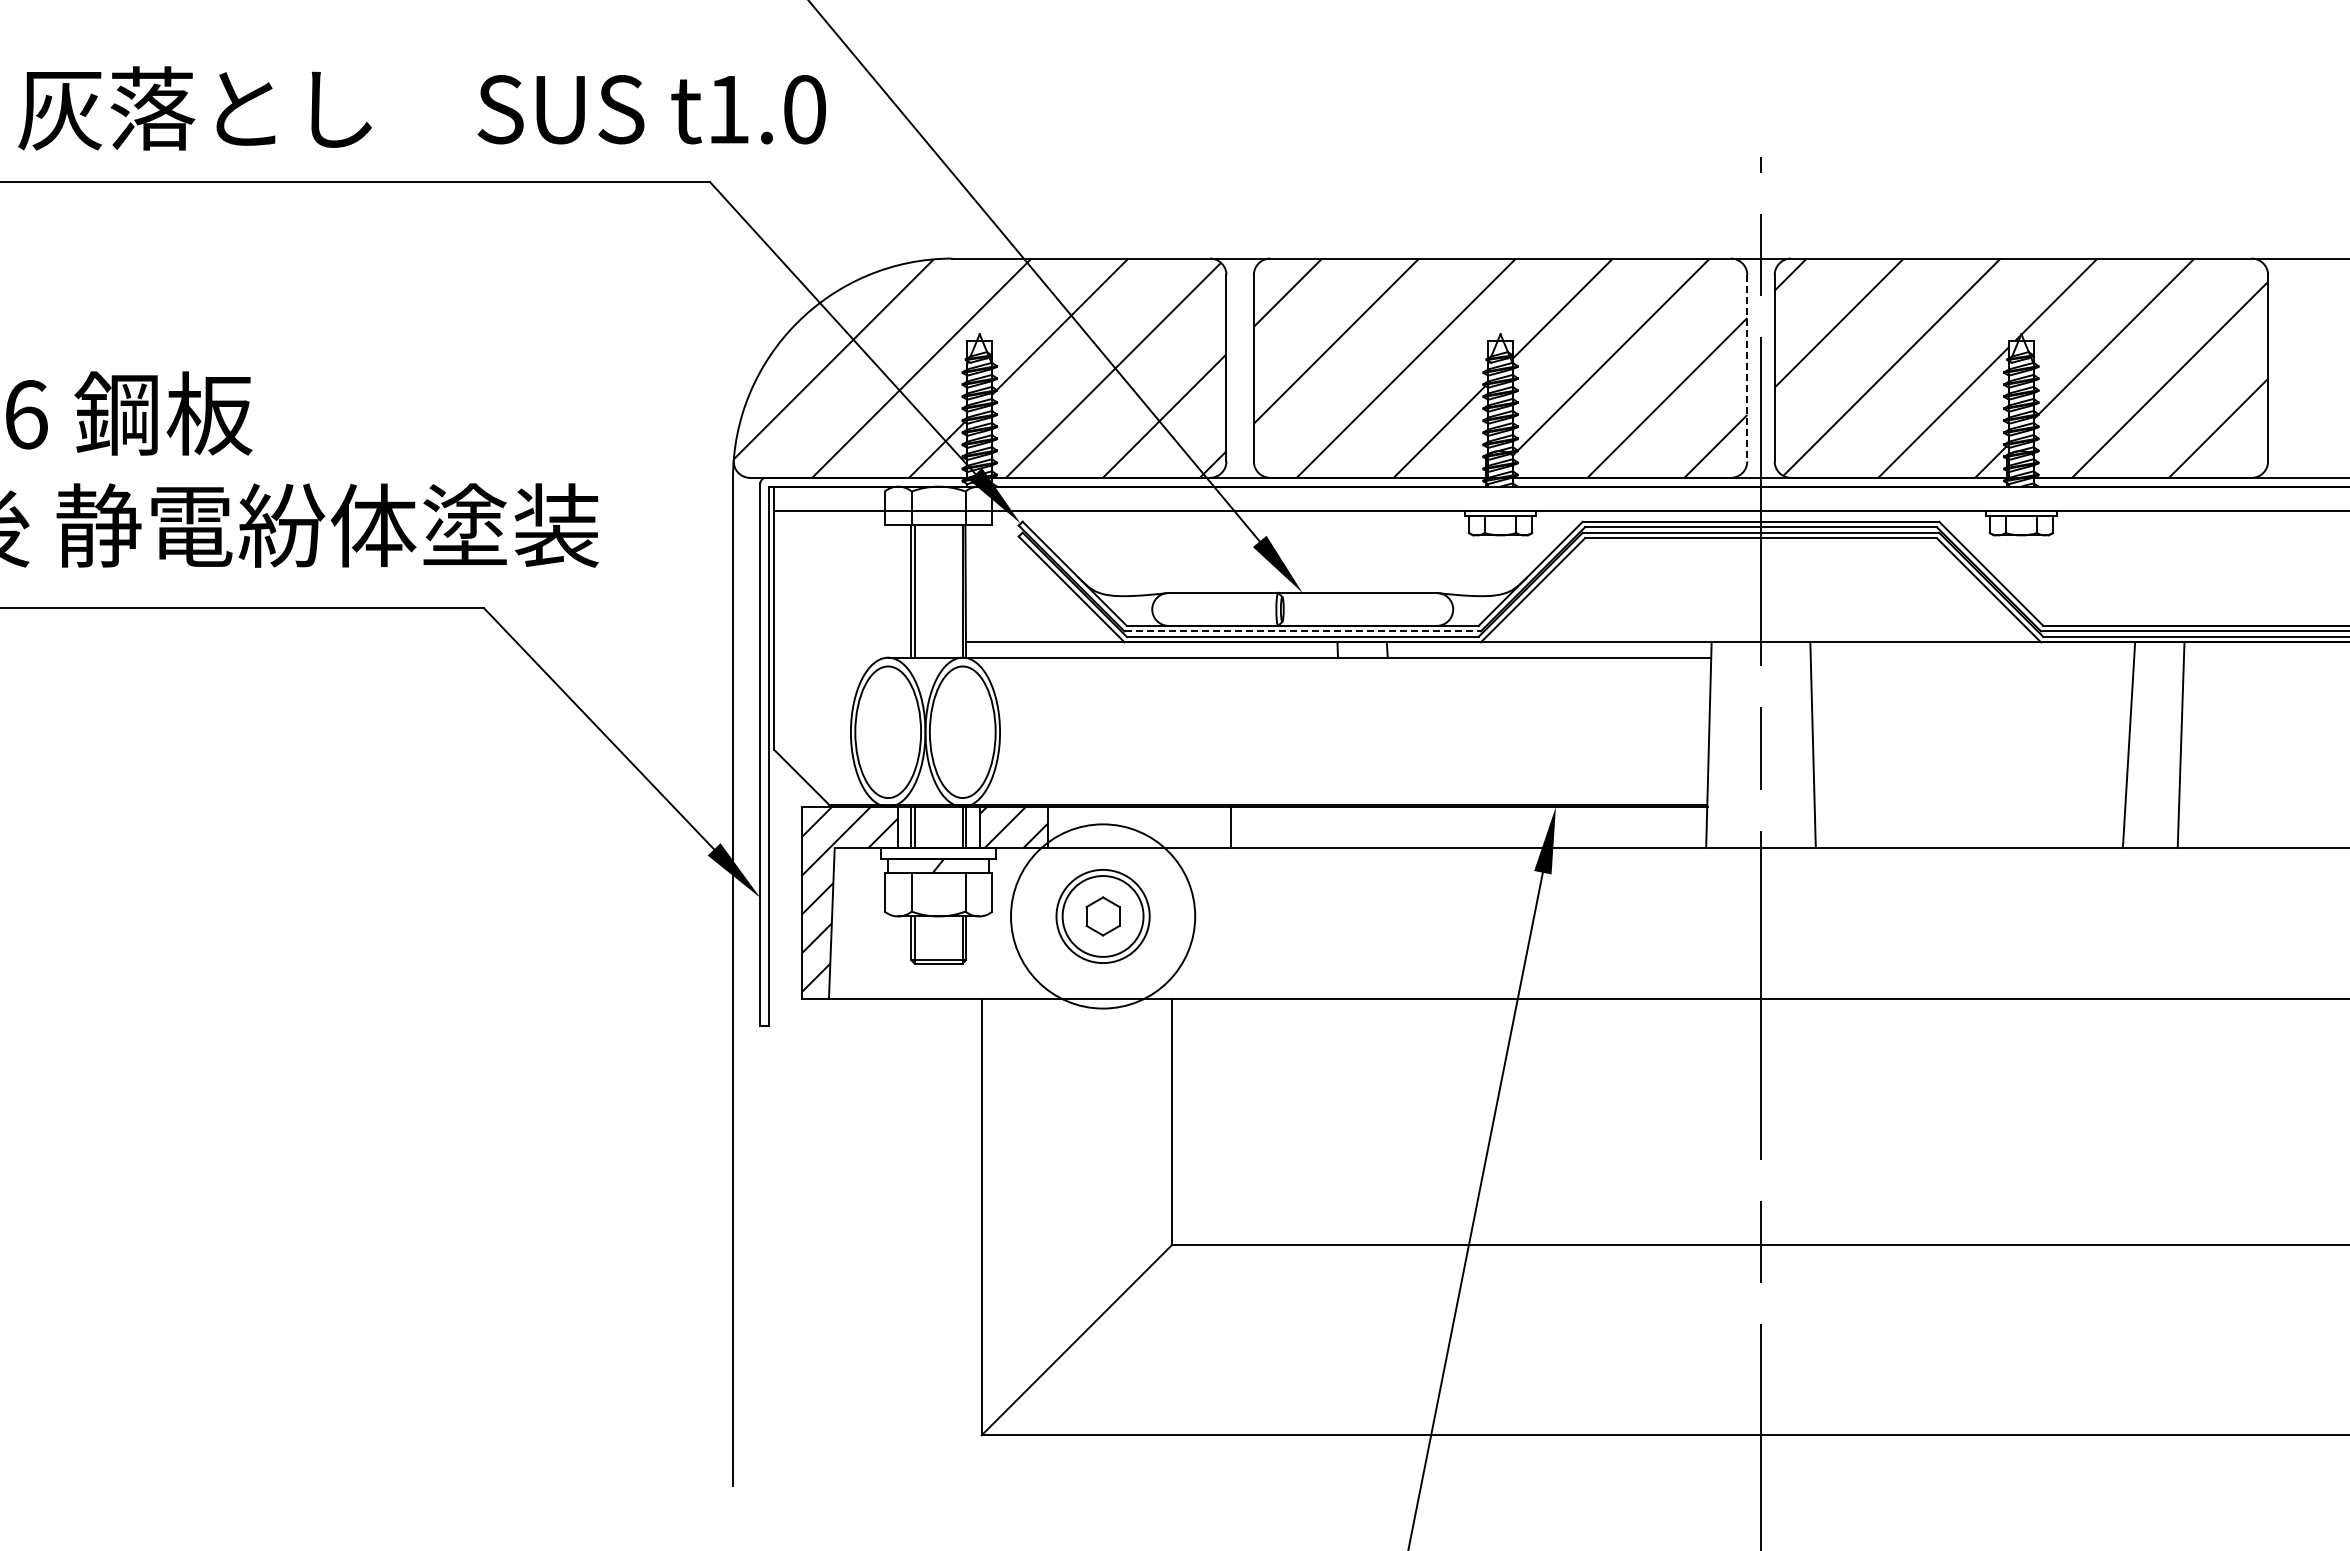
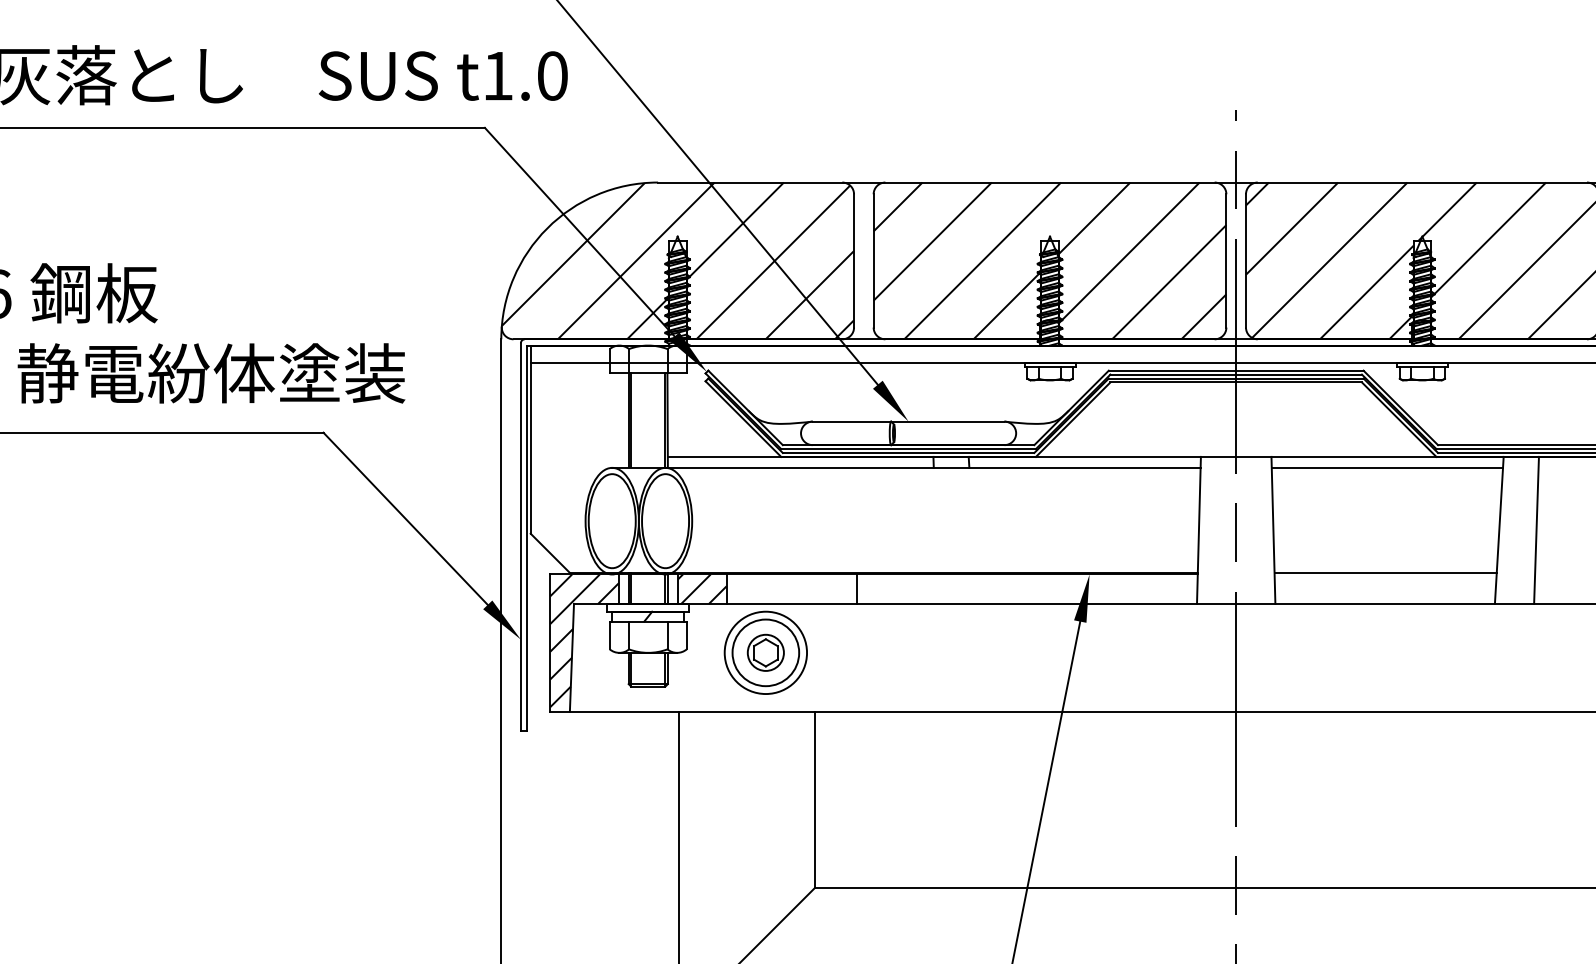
line: (1747, 368) -> (1226, 261), dashed -> solid
line: (1303, 631) -> (909, 449), dashed -> solid
line: (1972, 657) -> (1387, 467), added
line: (1969, 804) -> (1385, 572), added
circle: (1102, 916) -> (765, 652), size x0.62
circle: (1102, 916) -> (765, 652), size x0.62

